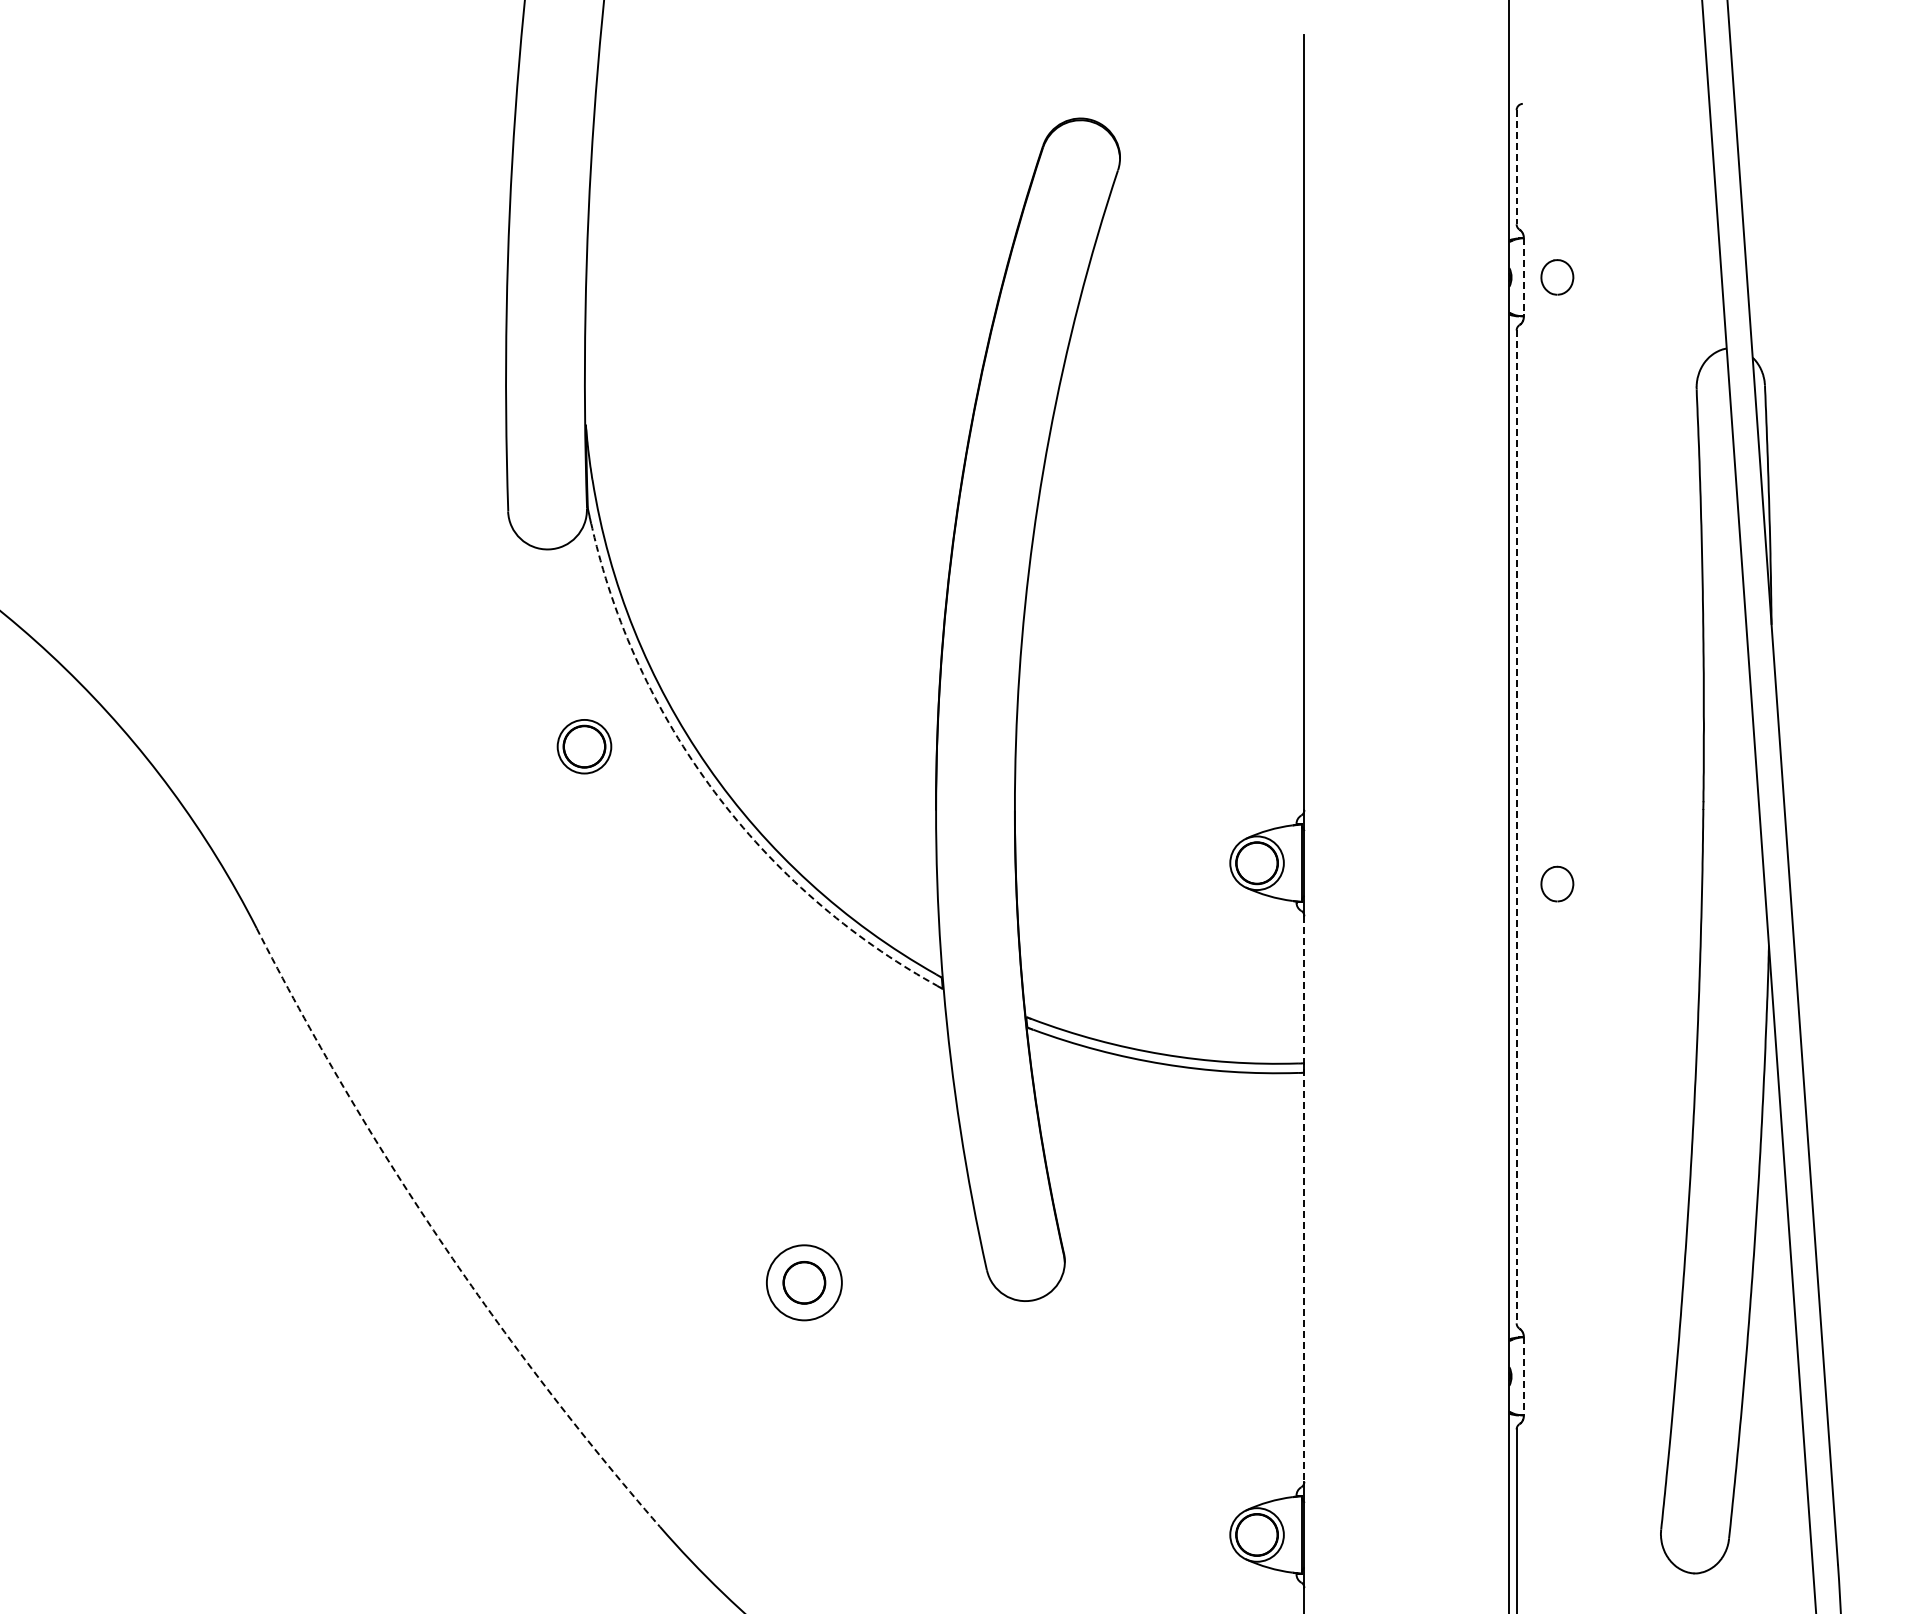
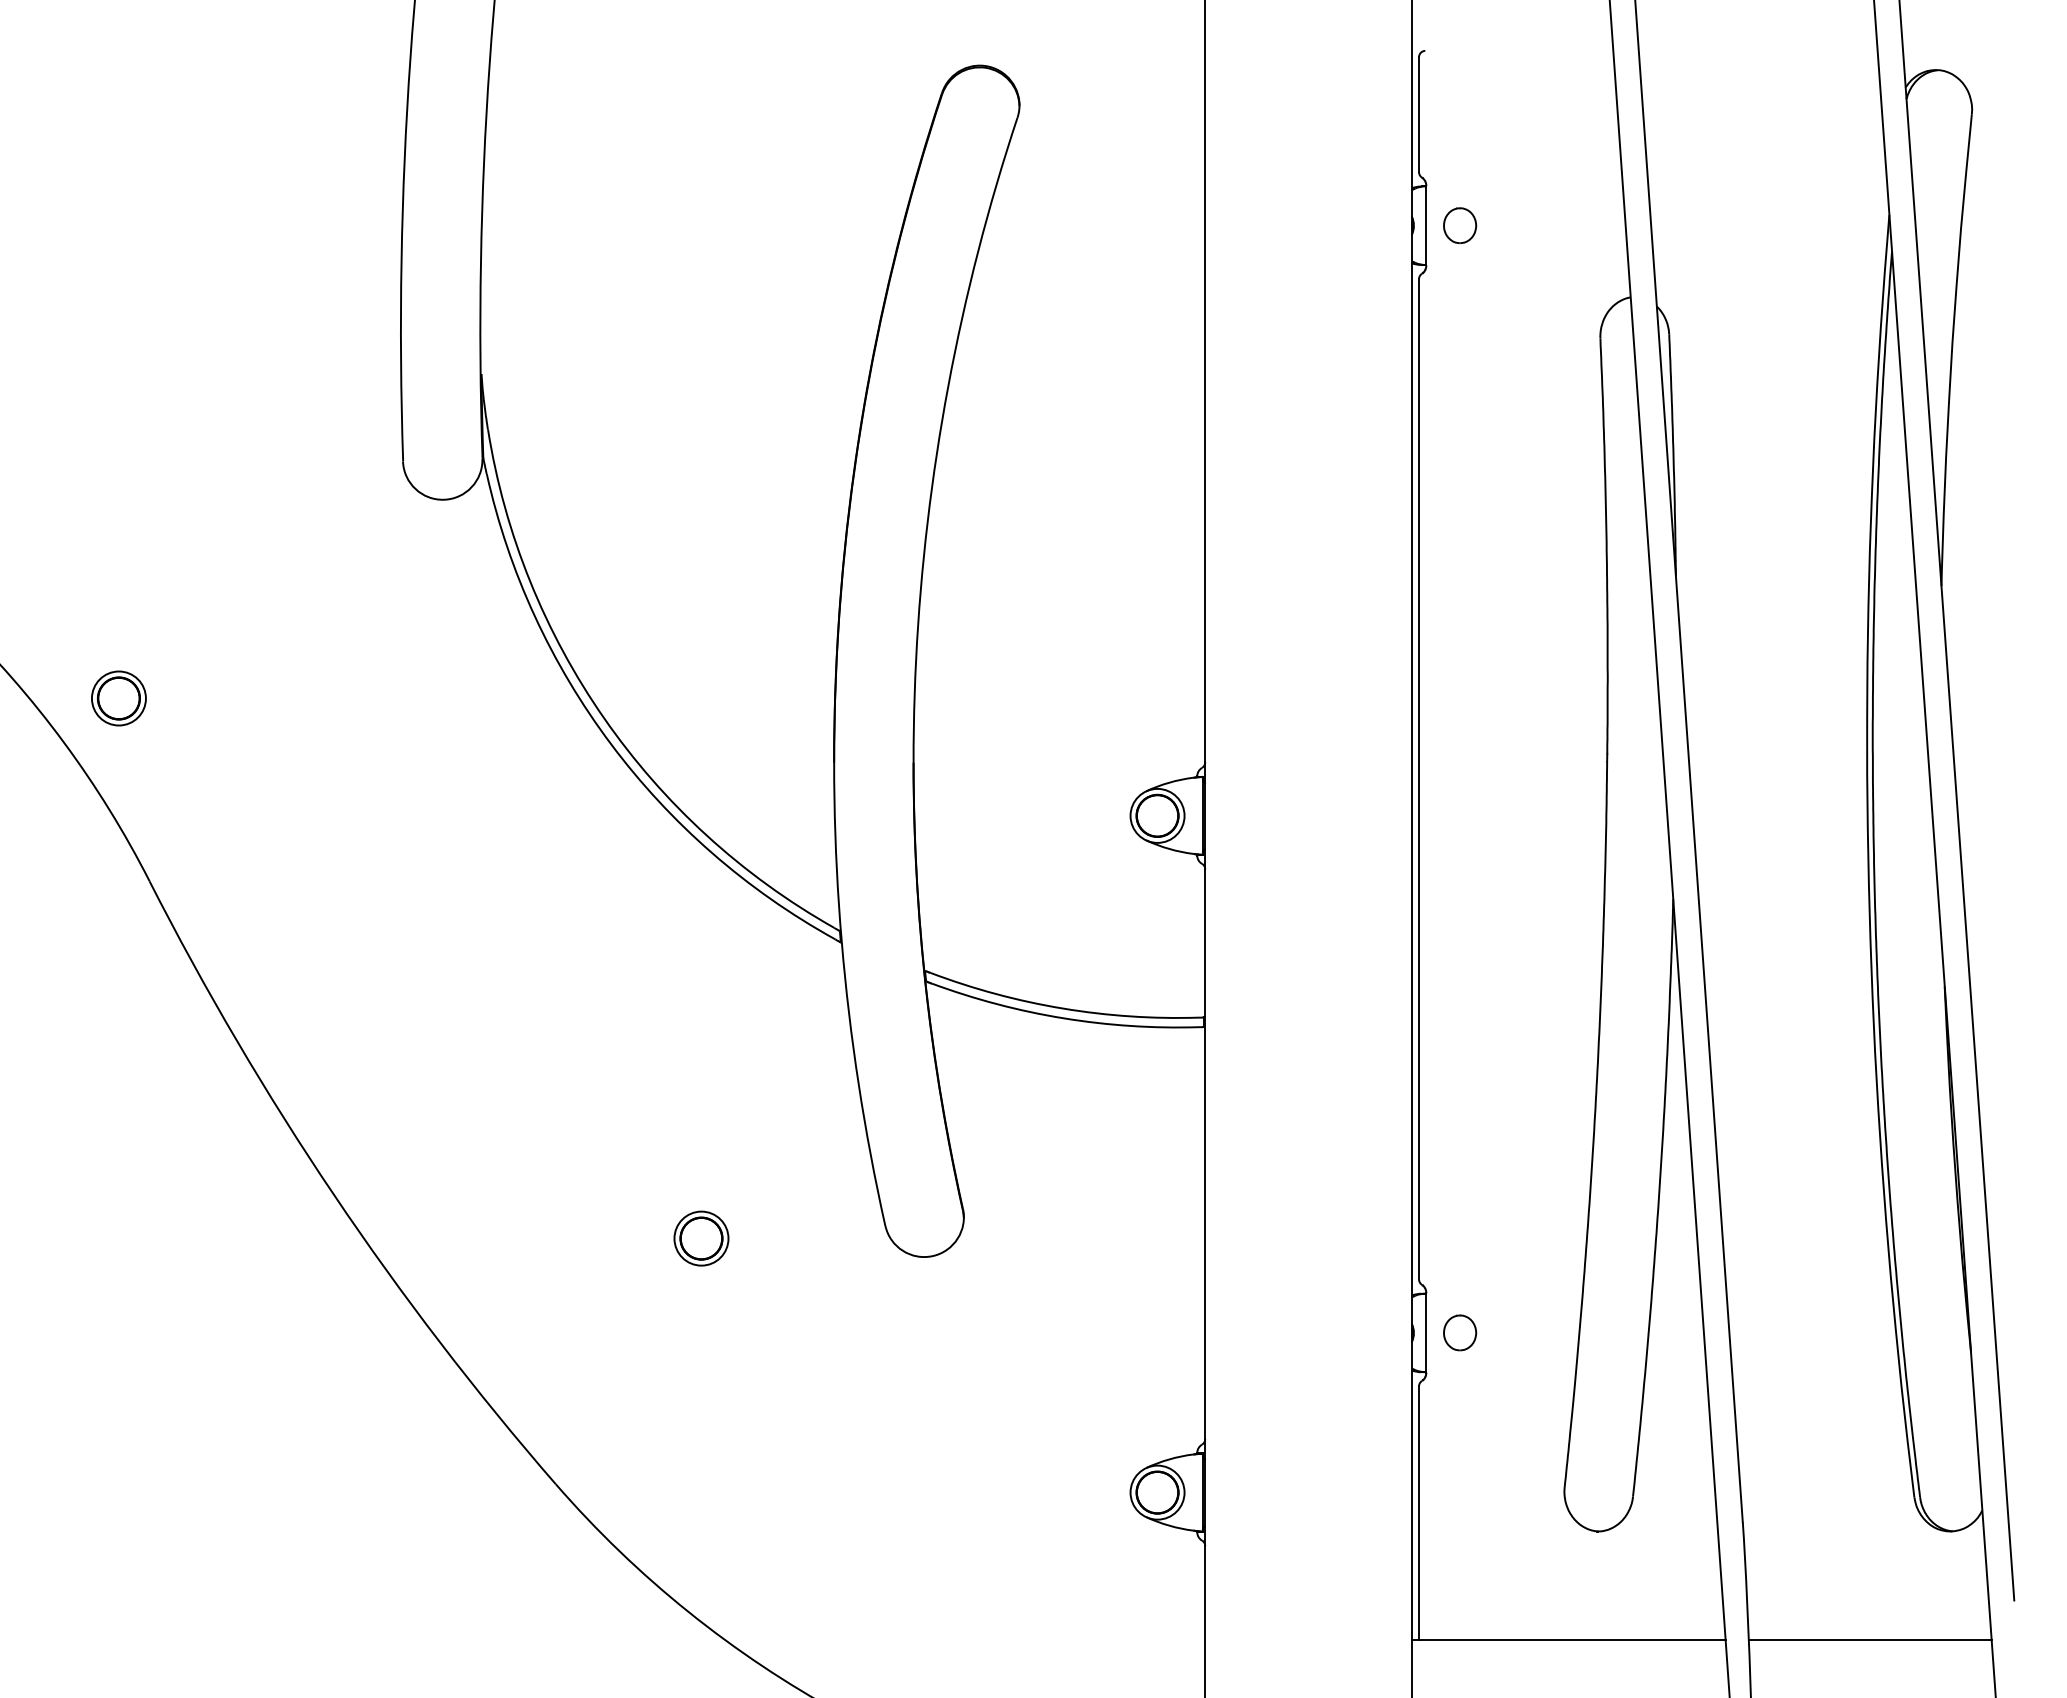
line: (1517, 167) -> (1419, 114), dashed -> solid
line: (1524, 277) -> (1426, 225), dashed -> solid
part: (584, 746) -> (118, 698), moved
arc: (715, 792) -> (611, 744), dashed -> solid
line: (1517, 827) -> (1419, 779), dashed -> solid
part: (1557, 883) -> (1460, 1332), moved
line: (1304, 1199) -> (1205, 1154), dashed -> solid
arc: (440, 1240) -> (334, 1195), dashed -> solid
circle: (804, 1282) -> (701, 1238), size x0.71
line: (1524, 1376) -> (1426, 1332), dashed -> solid

